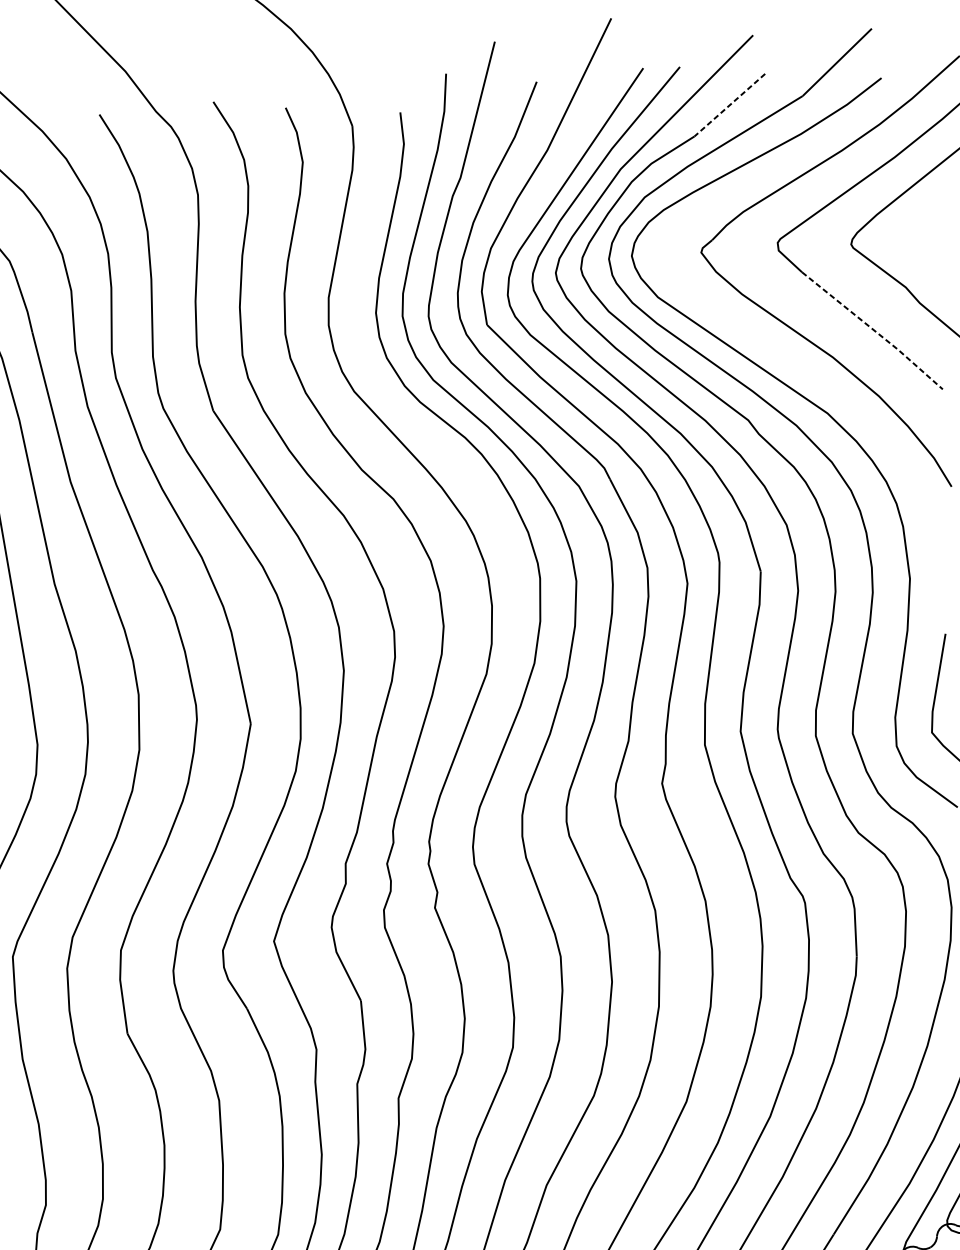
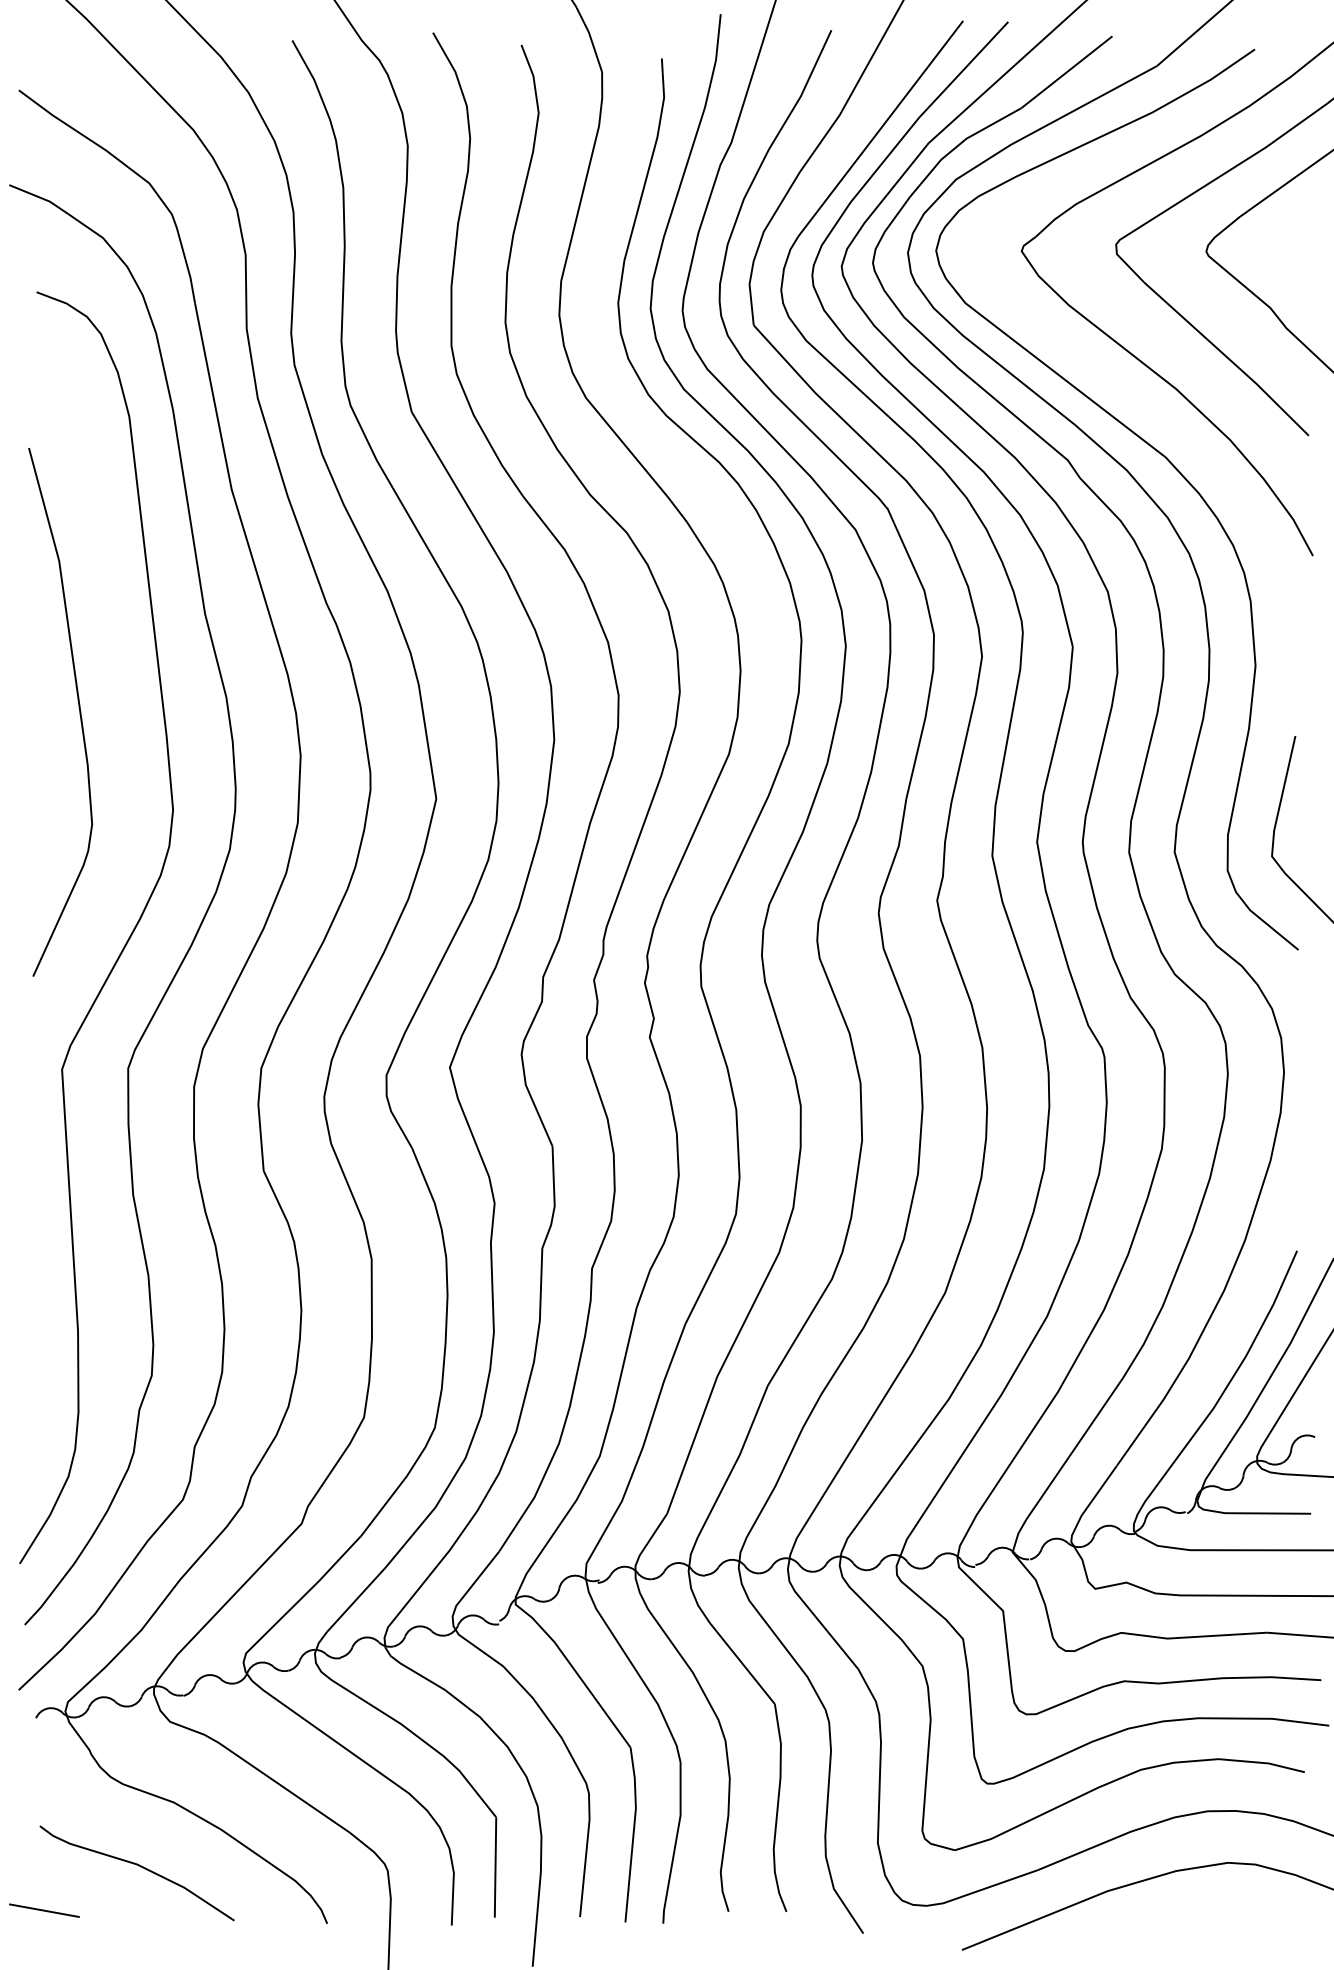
line: (729, 105) -> (1066, 72), dashed -> solid
line: (874, 330) -> (1228, 358), dashed -> solid

